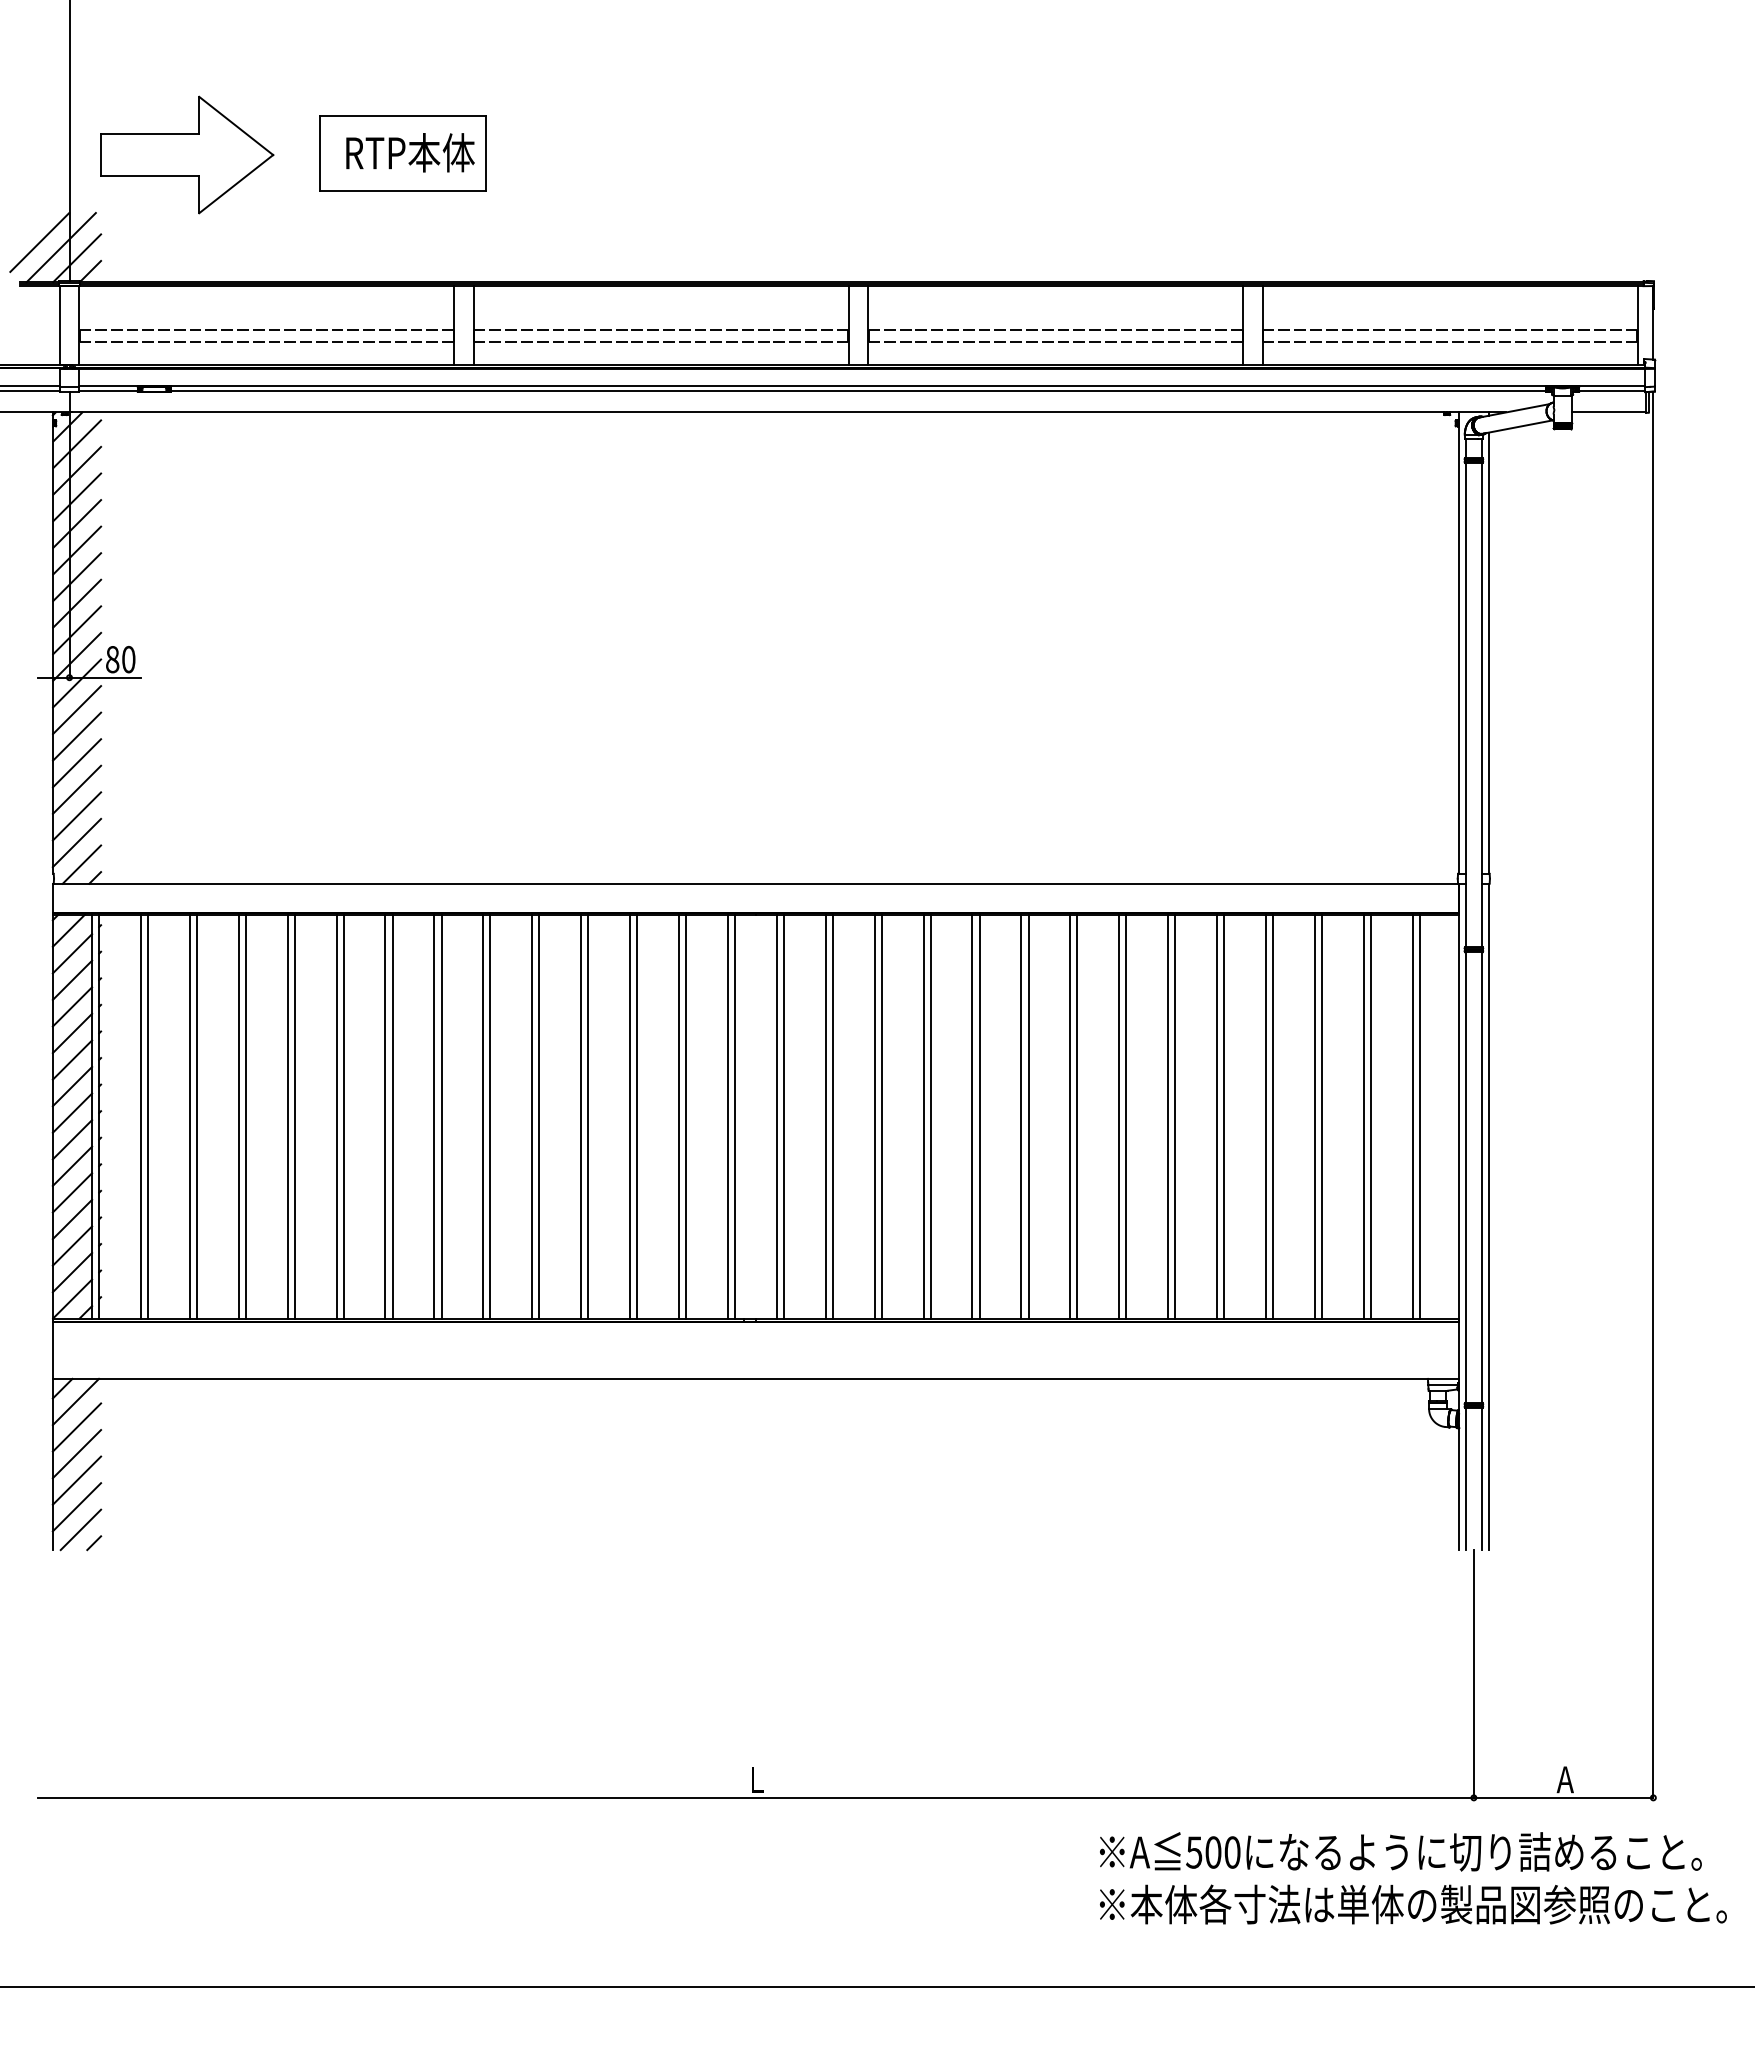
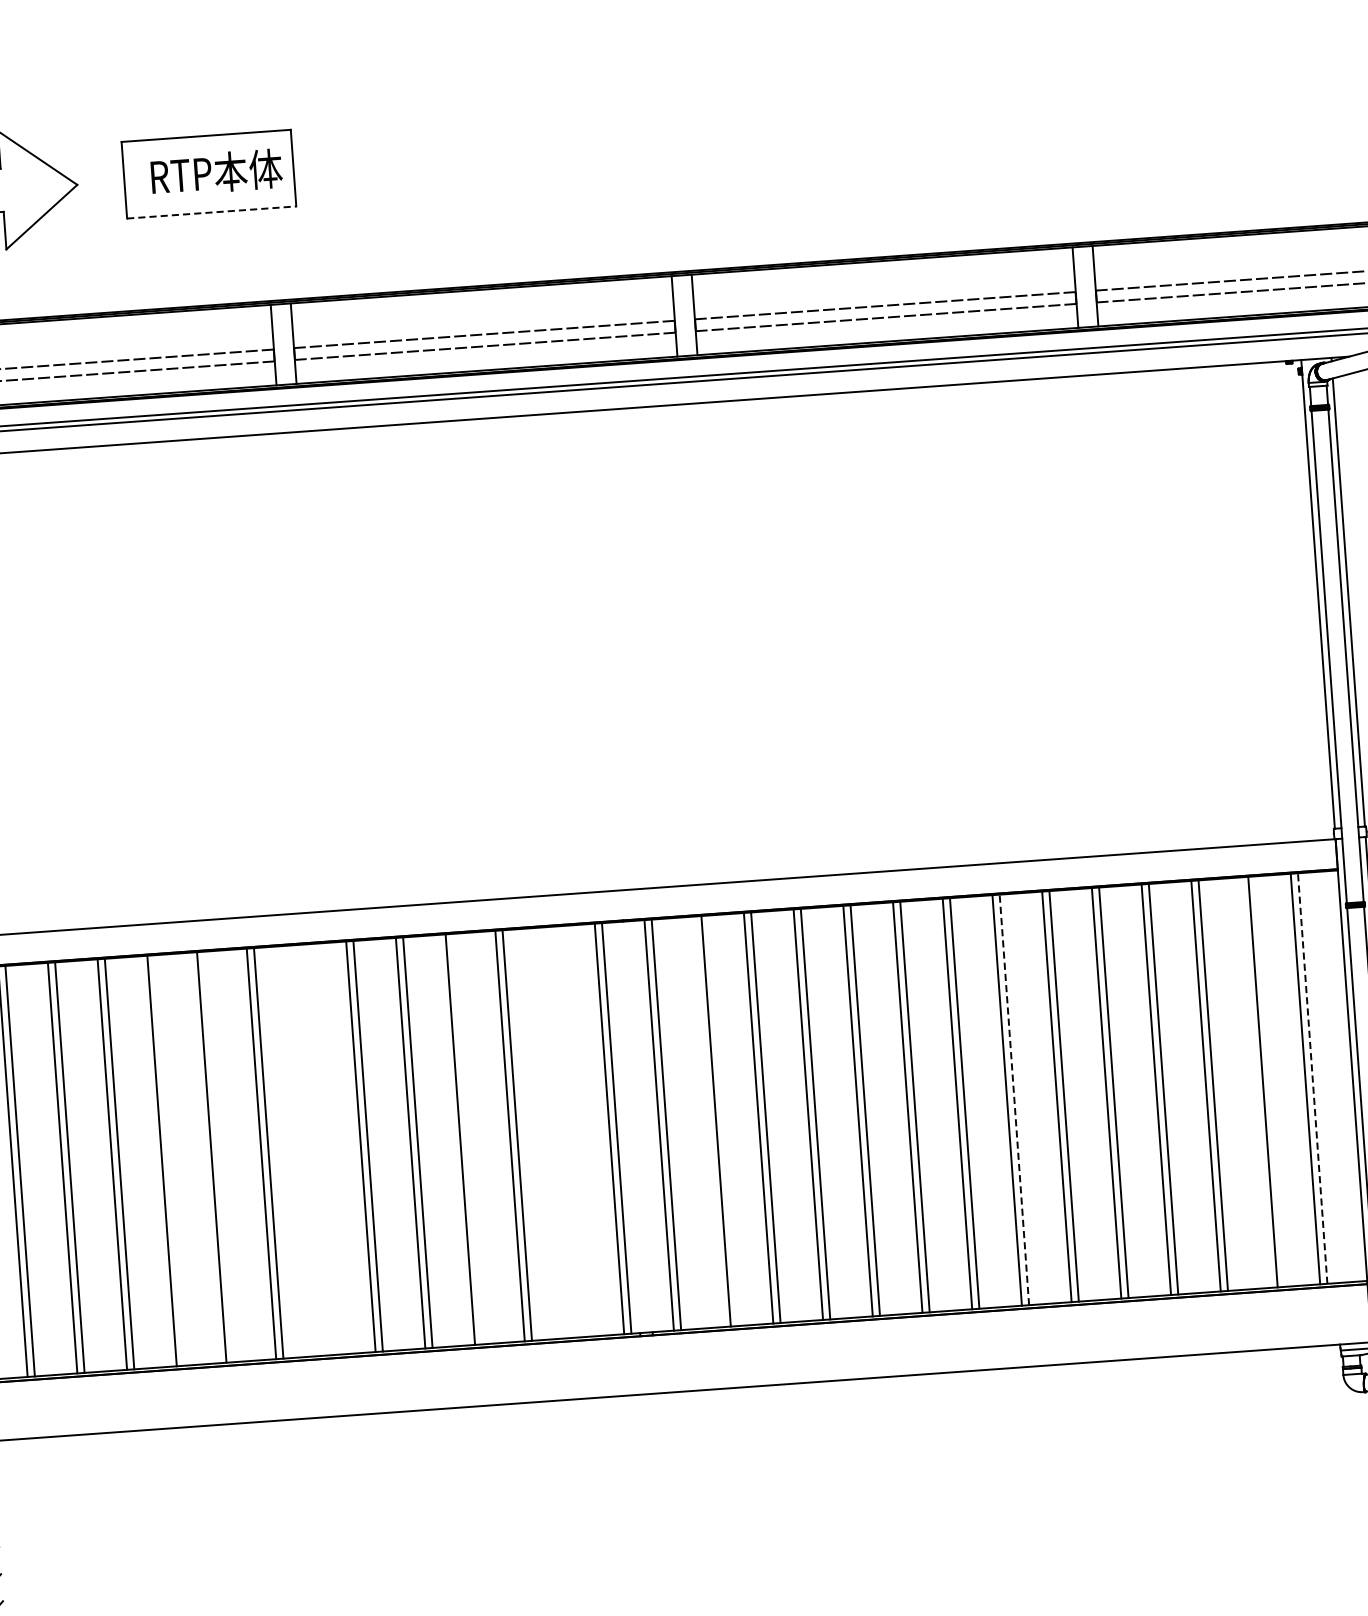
line: (403, 191) -> (212, 212), solid -> dashed
line: (294, 1116) -> (169, 1160), removed
line: (343, 1116) -> (218, 1156), removed
line: (434, 1116) -> (311, 1150), removed
line: (441, 1116) -> (318, 1149), removed
line: (588, 1116) -> (467, 1139), removed
line: (678, 1116) -> (559, 1132), removed
line: (686, 1116) -> (567, 1131), removed
line: (825, 1116) -> (708, 1121), removed
line: (1126, 1116) -> (1014, 1099), solid -> dashed
line: (1363, 1116) -> (1255, 1082), removed
line: (1419, 1116) -> (1312, 1078), solid -> dashed

